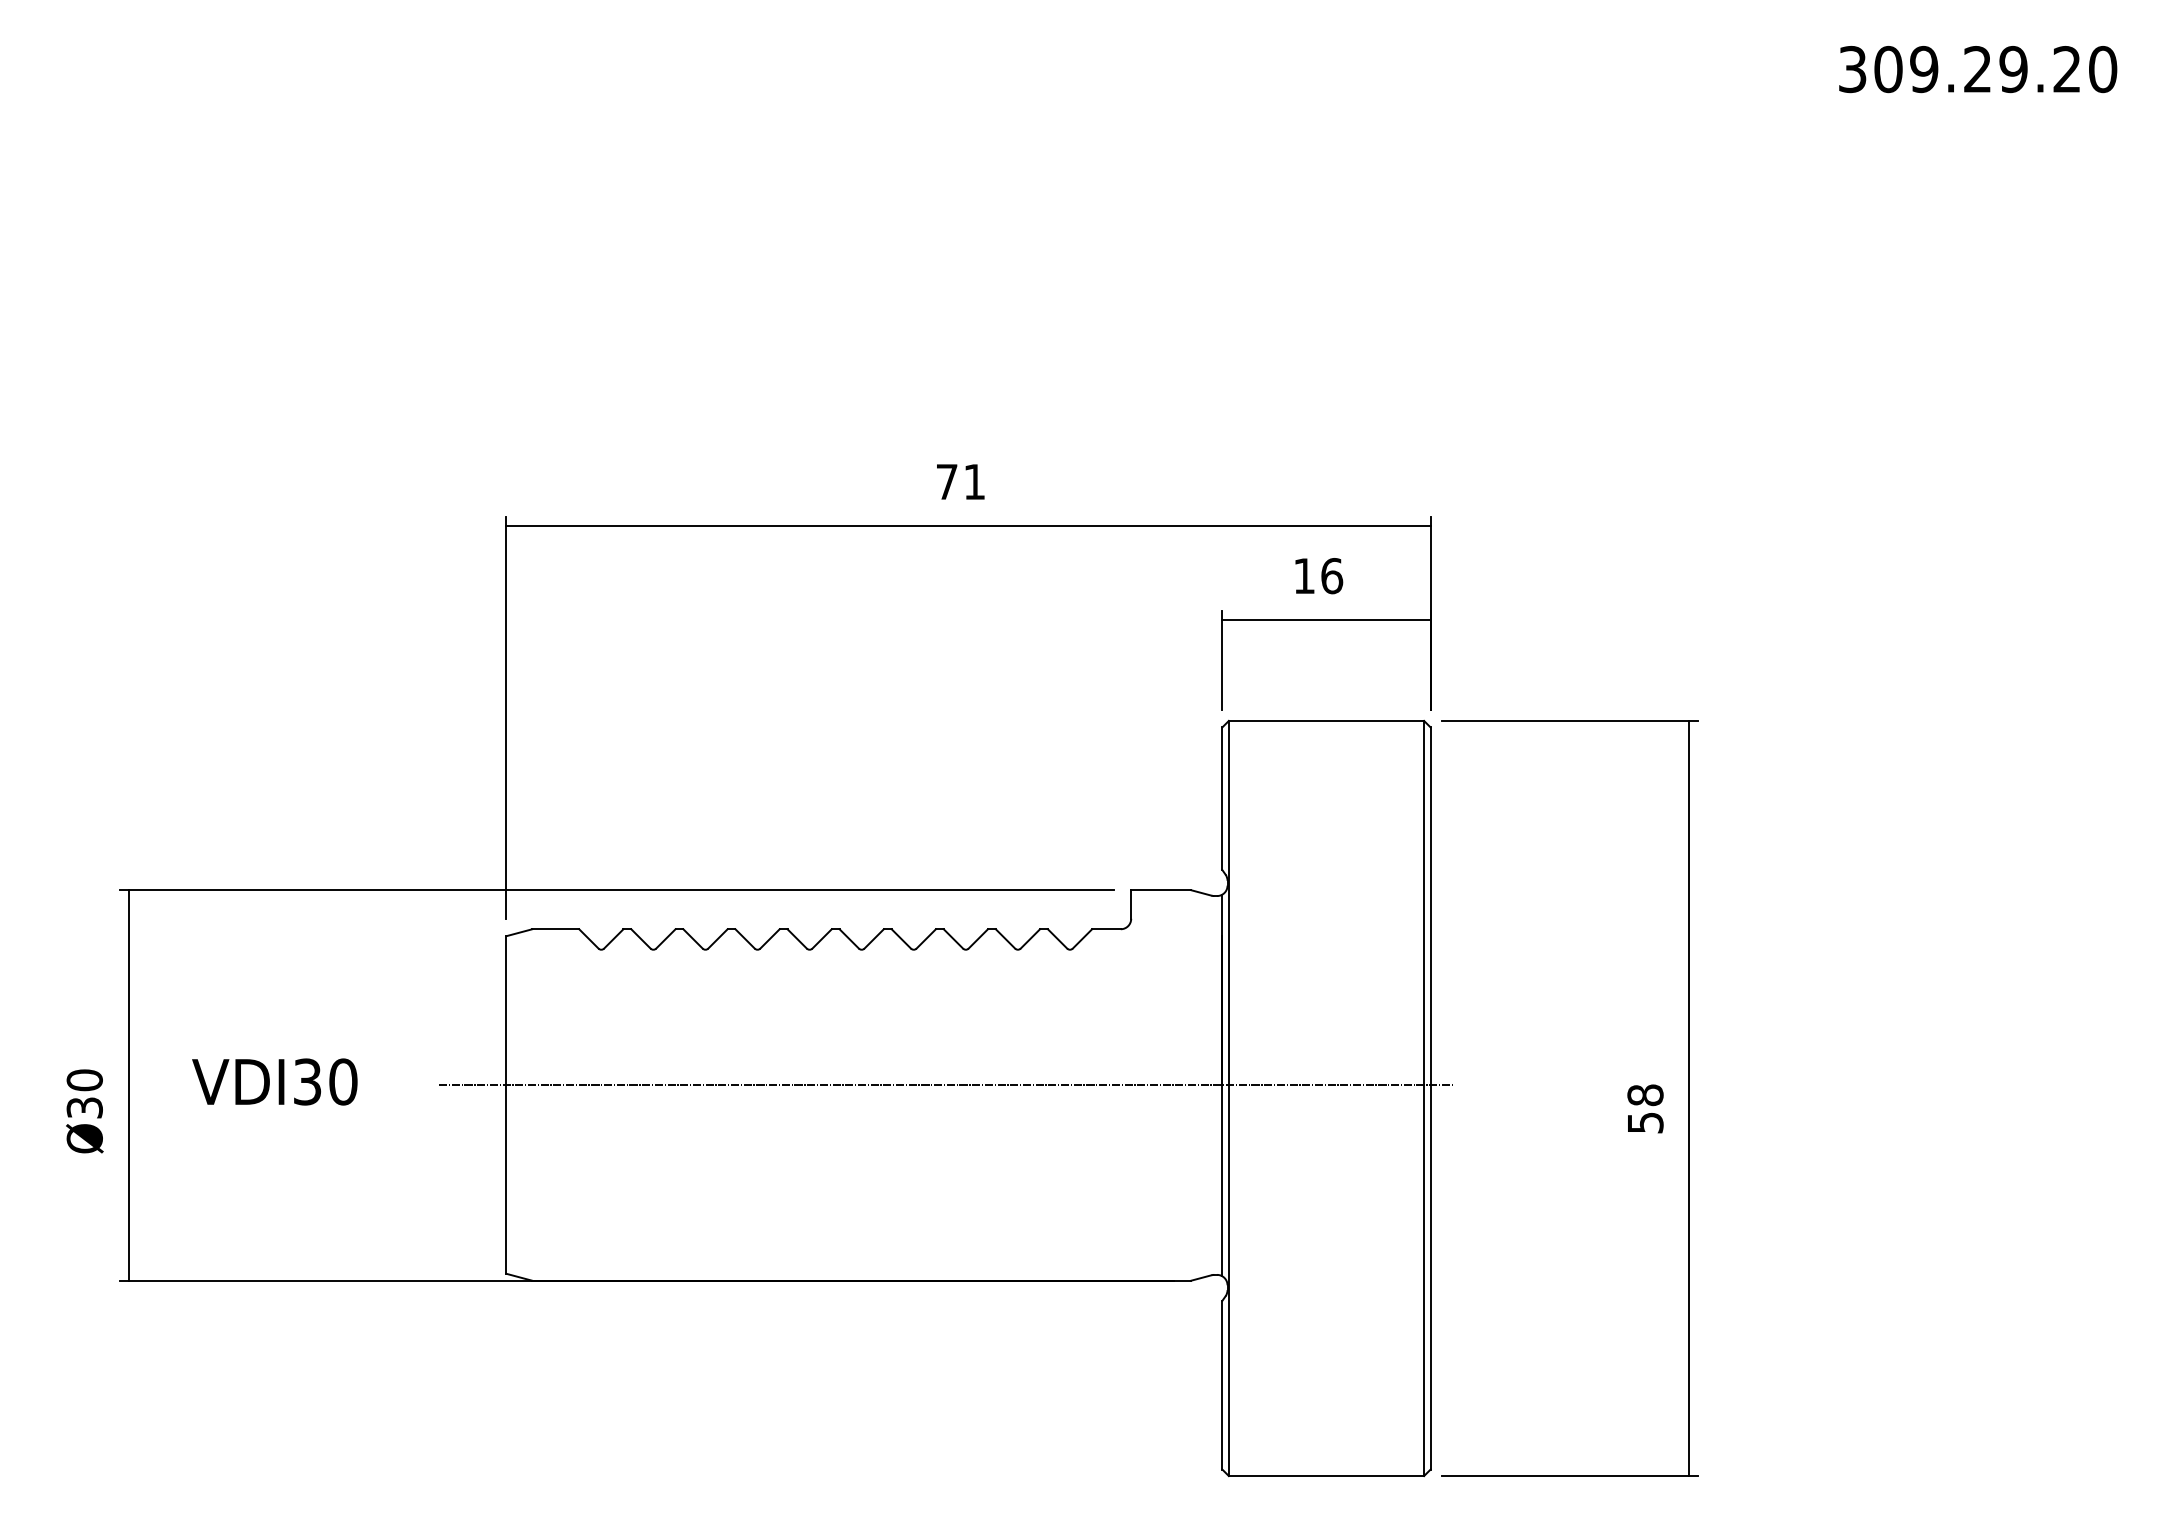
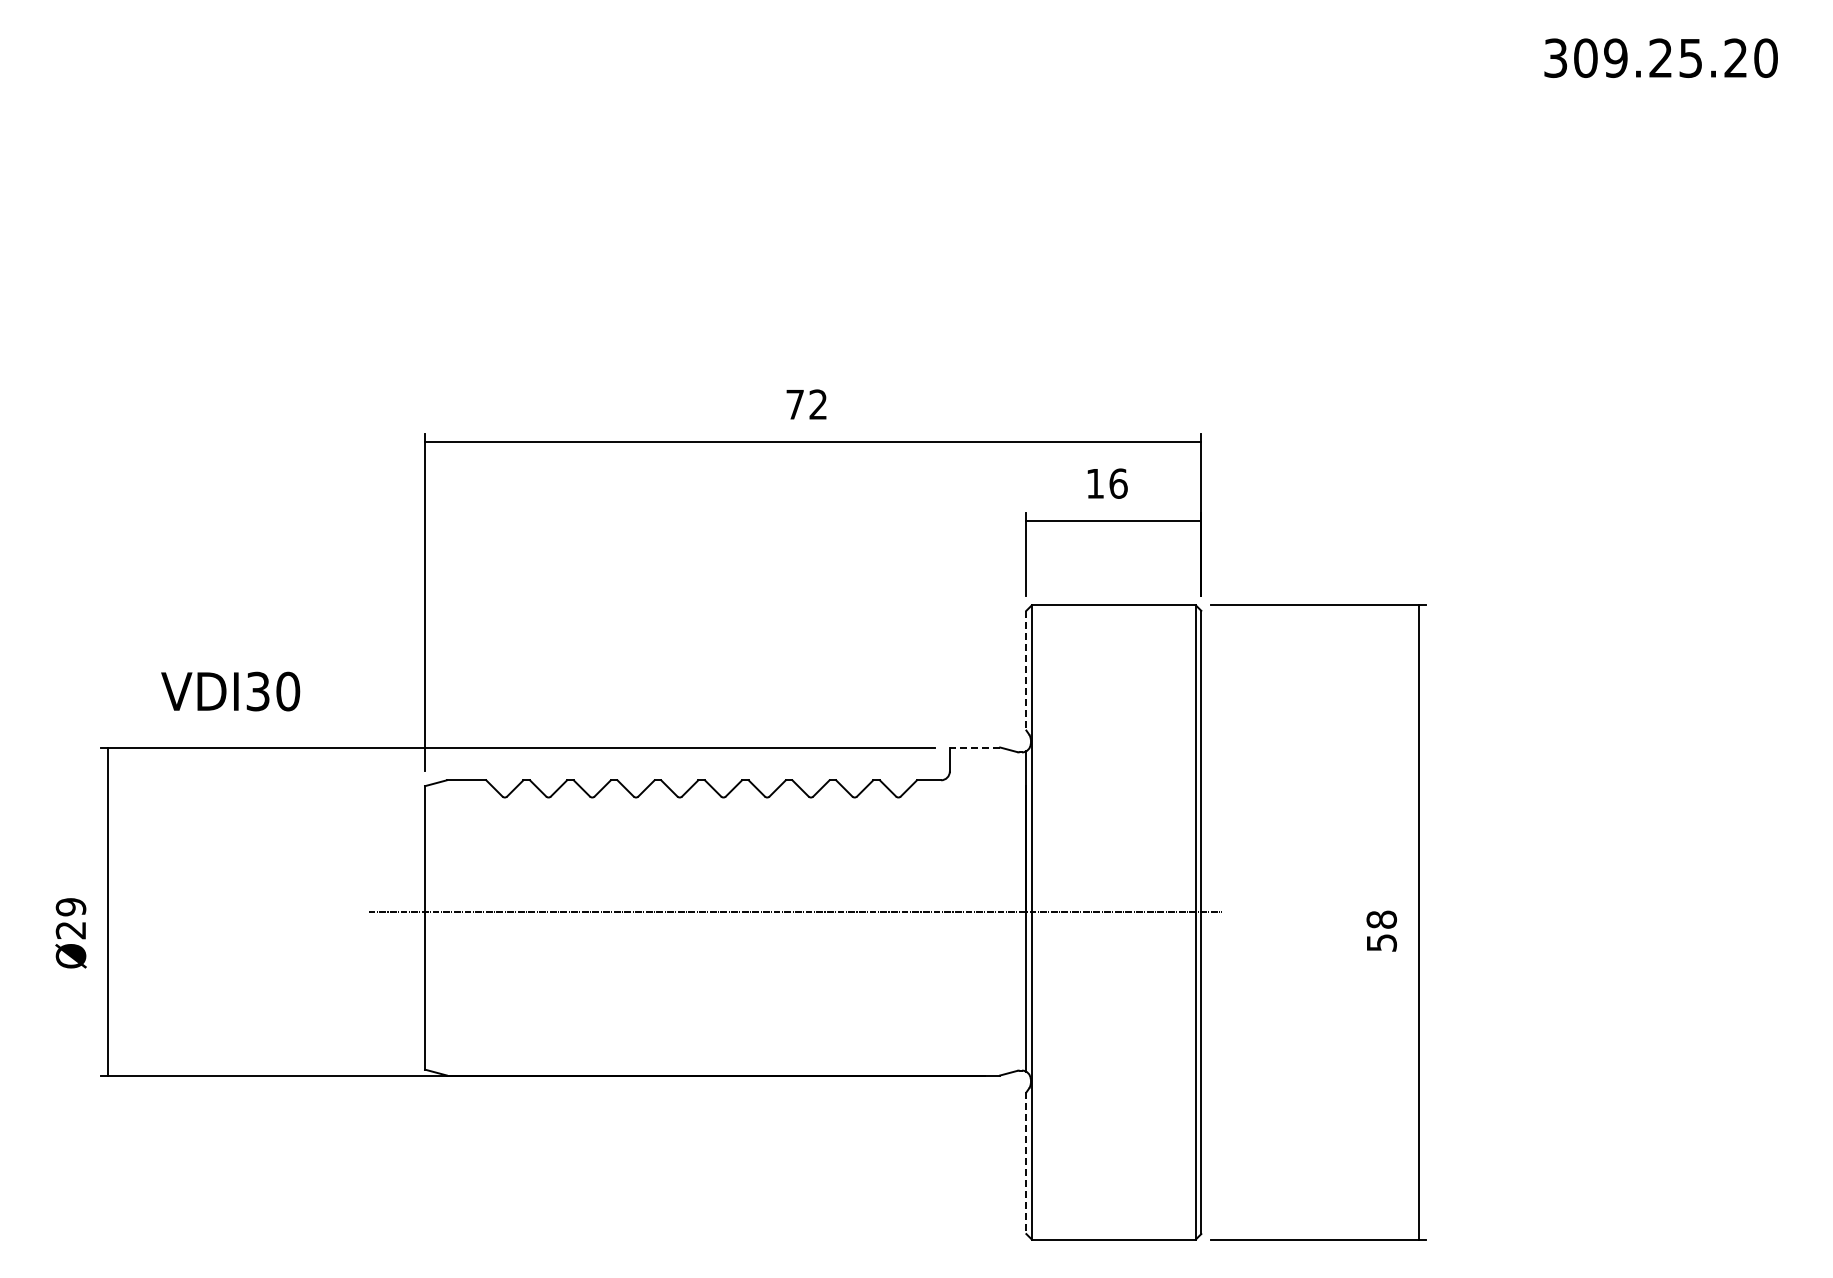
text: (2013, 68) -> (1690, 57), 309.29.20 -> 309.25.20
text: (973, 481) -> (817, 404), 71 -> 72
line: (1222, 798) -> (1026, 670), solid -> dashed
line: (1160, 890) -> (974, 747), solid -> dashed
text: (274, 1081) -> (230, 691), moved
text: (85, 1093) -> (71, 918), Ø30 -> Ø29
line: (1222, 1385) -> (1026, 1163), solid -> dashed

